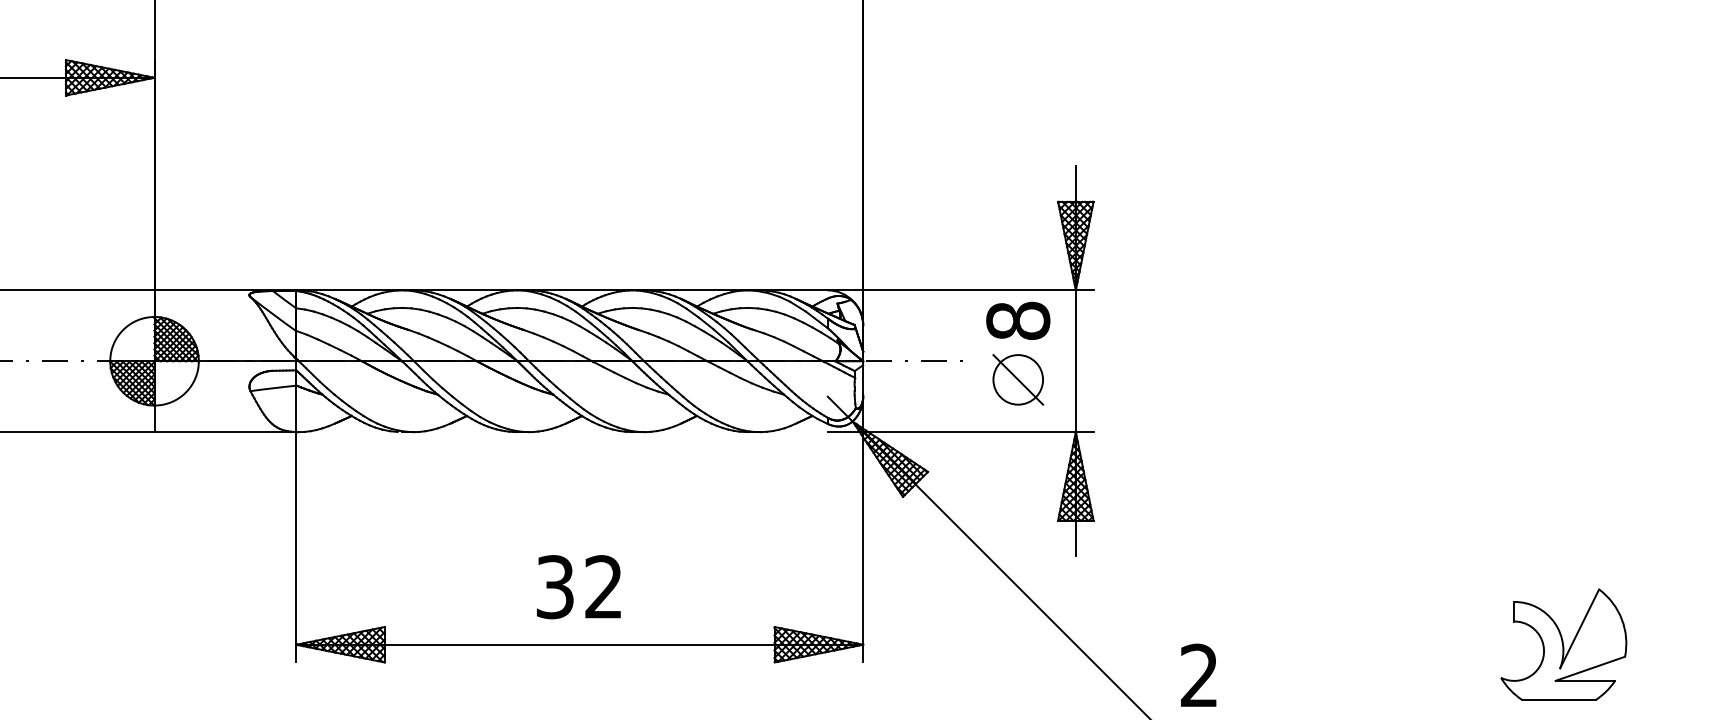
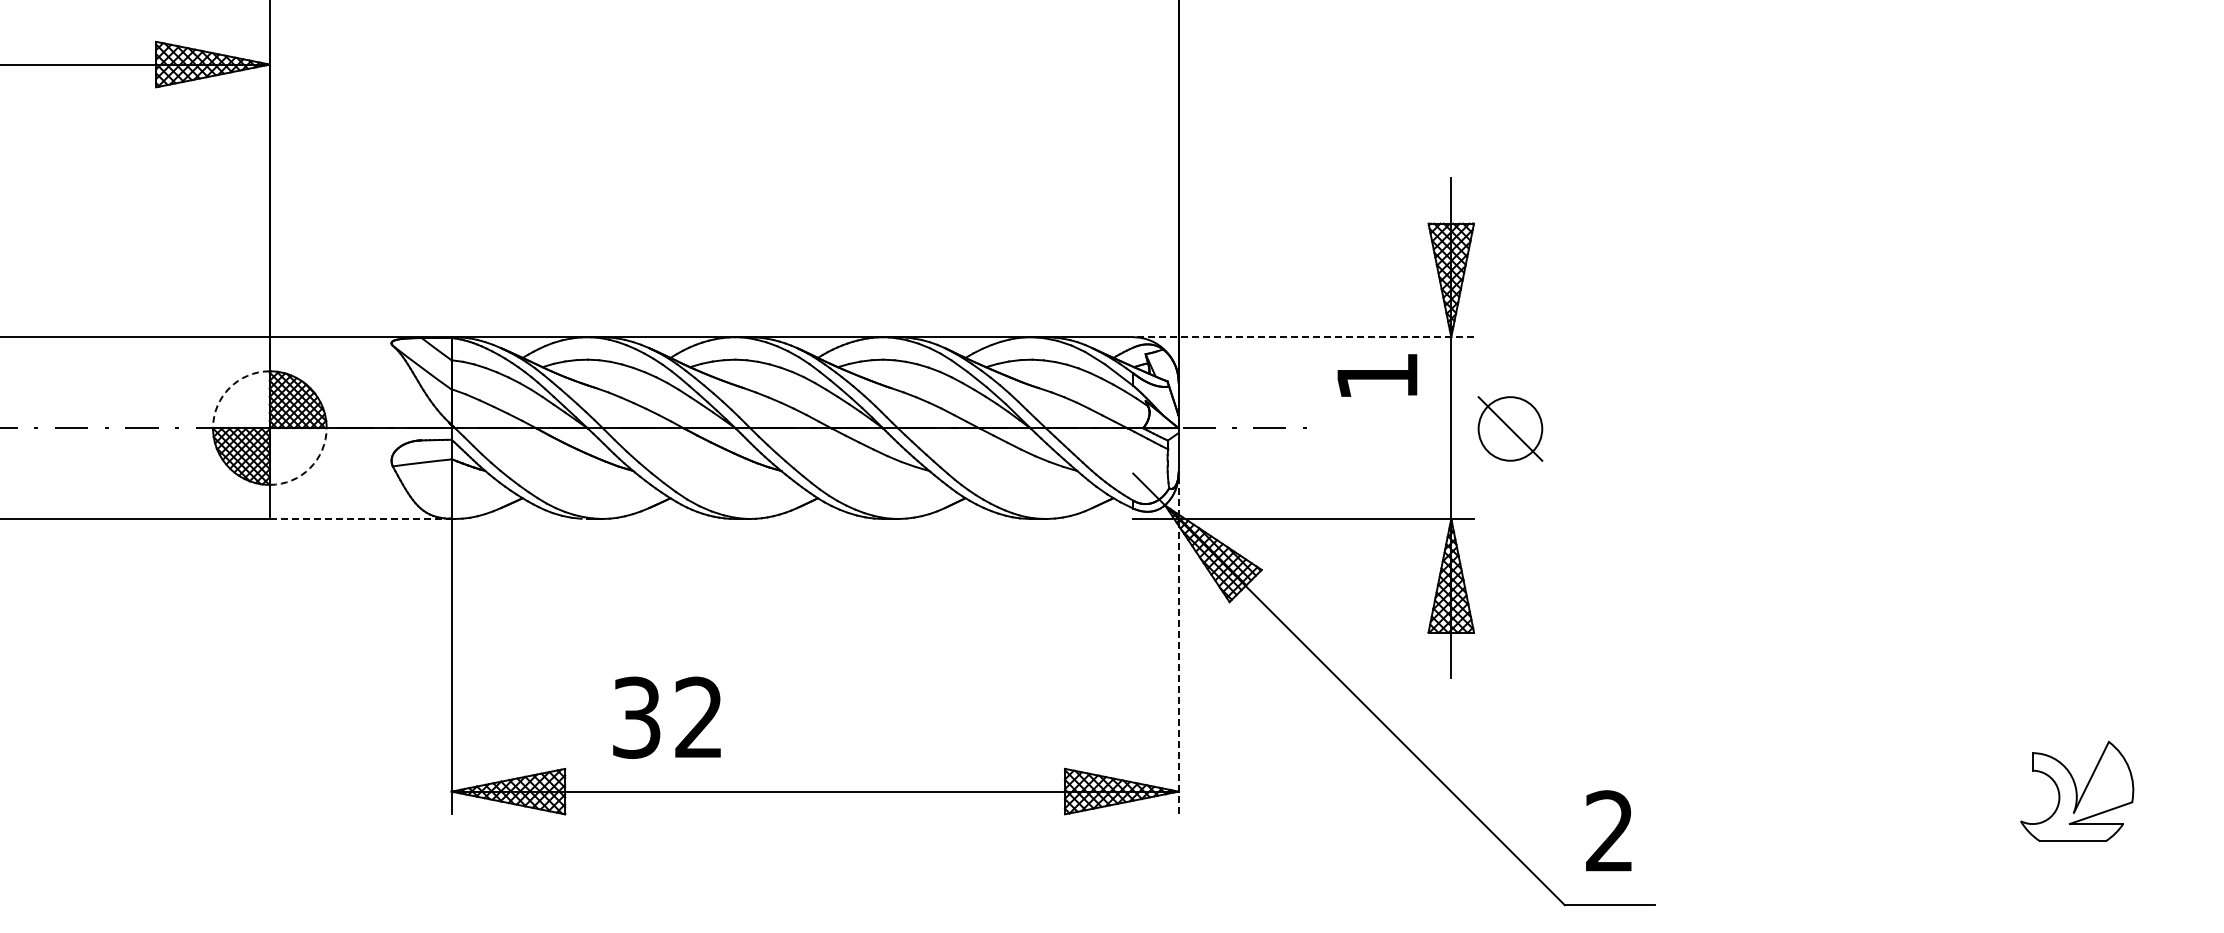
line: (960, 290) -> (1303, 337), solid -> dashed
text: (1018, 320) -> (1377, 375), 8 -> 1
arc: (123, 329) -> (229, 387), solid -> dashed
part: (1018, 379) -> (1510, 428), moved
arc: (186, 392) -> (310, 468), solid -> dashed
line: (225, 431) -> (360, 518), solid -> dashed
line: (863, 529) -> (1178, 643), solid -> dashed
text: (578, 586) -> (666, 717), moved
part: (1564, 644) -> (2077, 791), size x0.7

